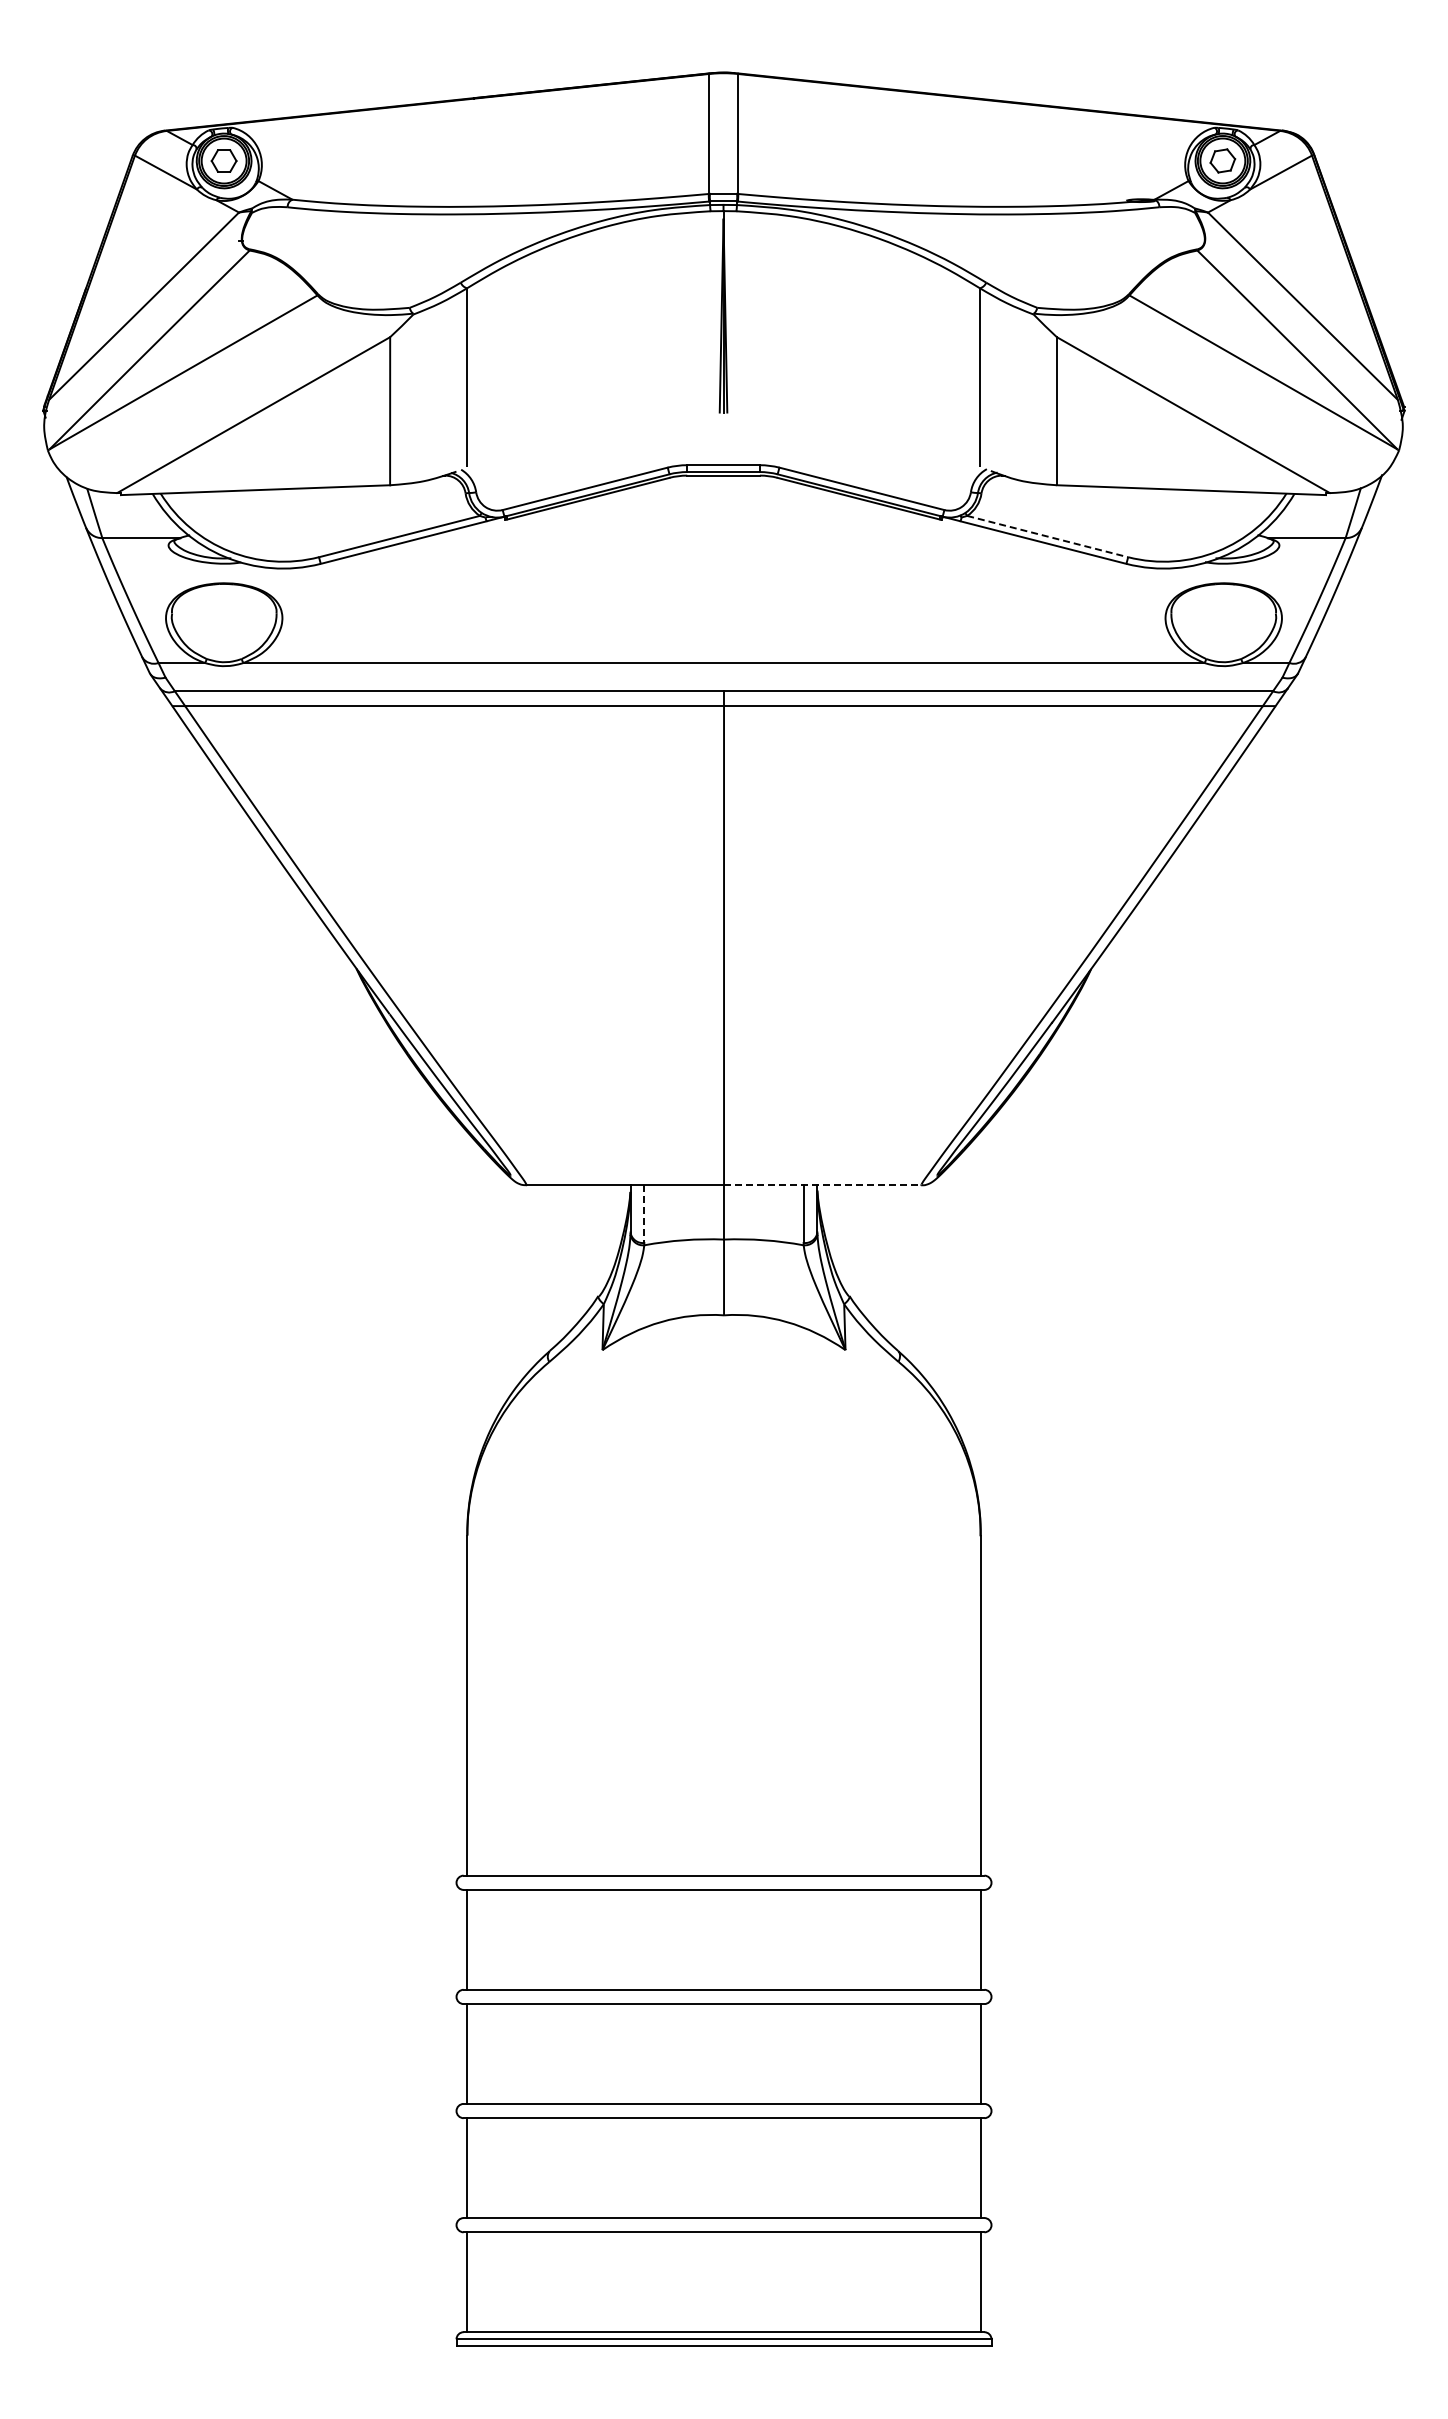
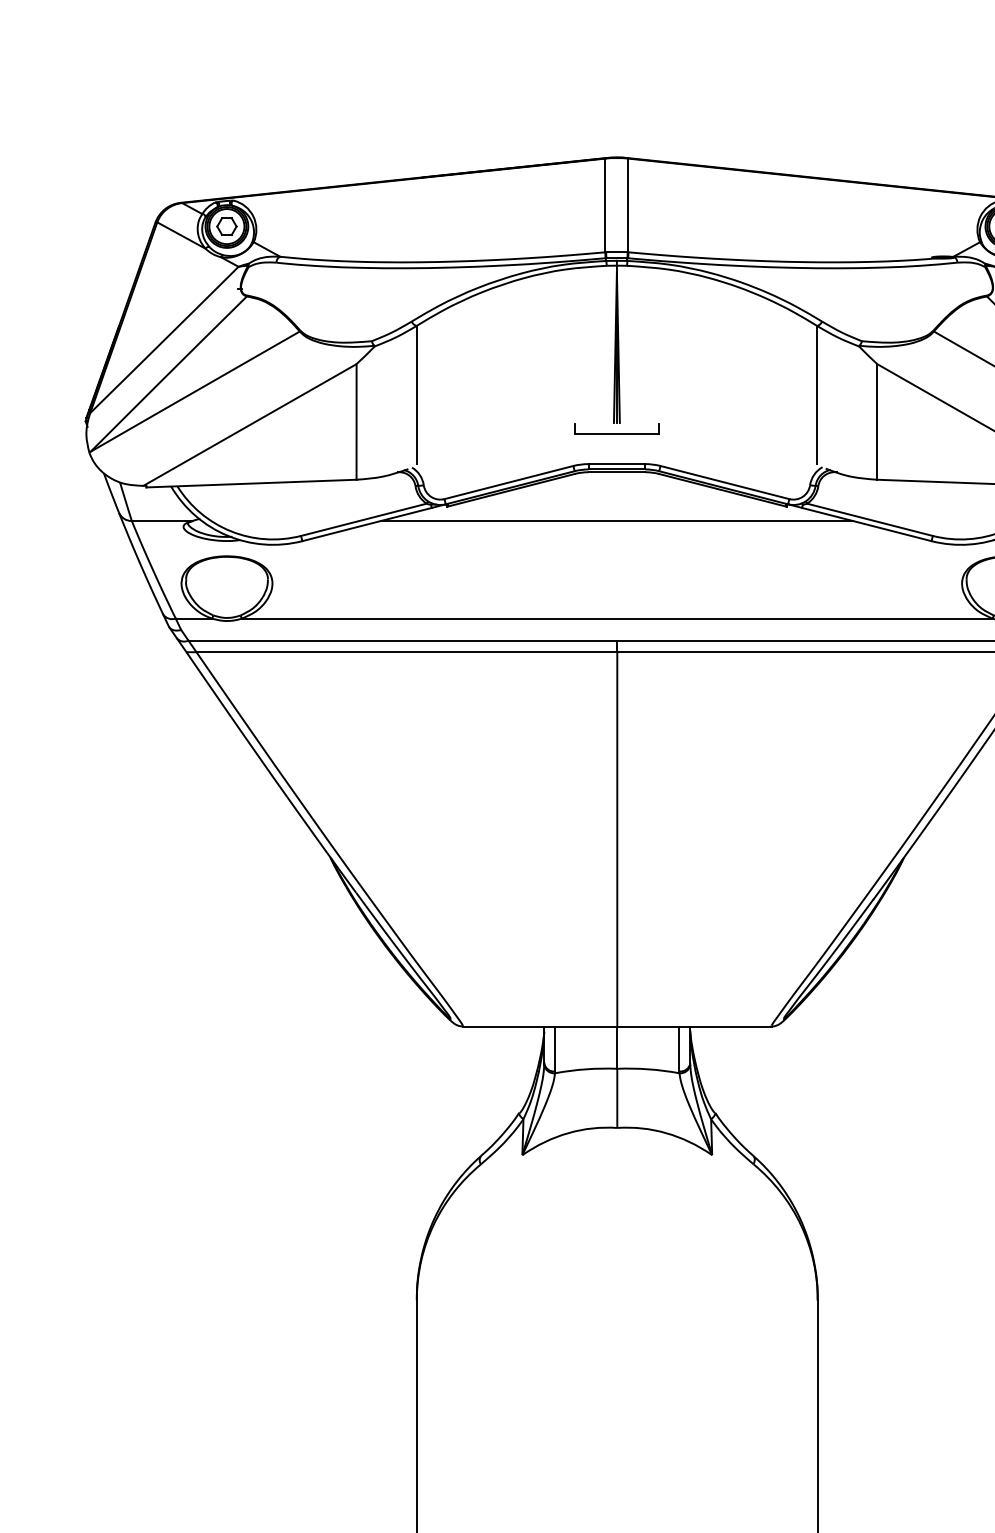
part: (723, 419) -> (616, 428), added
line: (1048, 536) -> (870, 519), dashed -> solid
line: (723, 538) -> (616, 521), added
line: (822, 1185) -> (694, 1026), dashed -> solid
line: (644, 1214) -> (555, 1049), dashed -> solid

